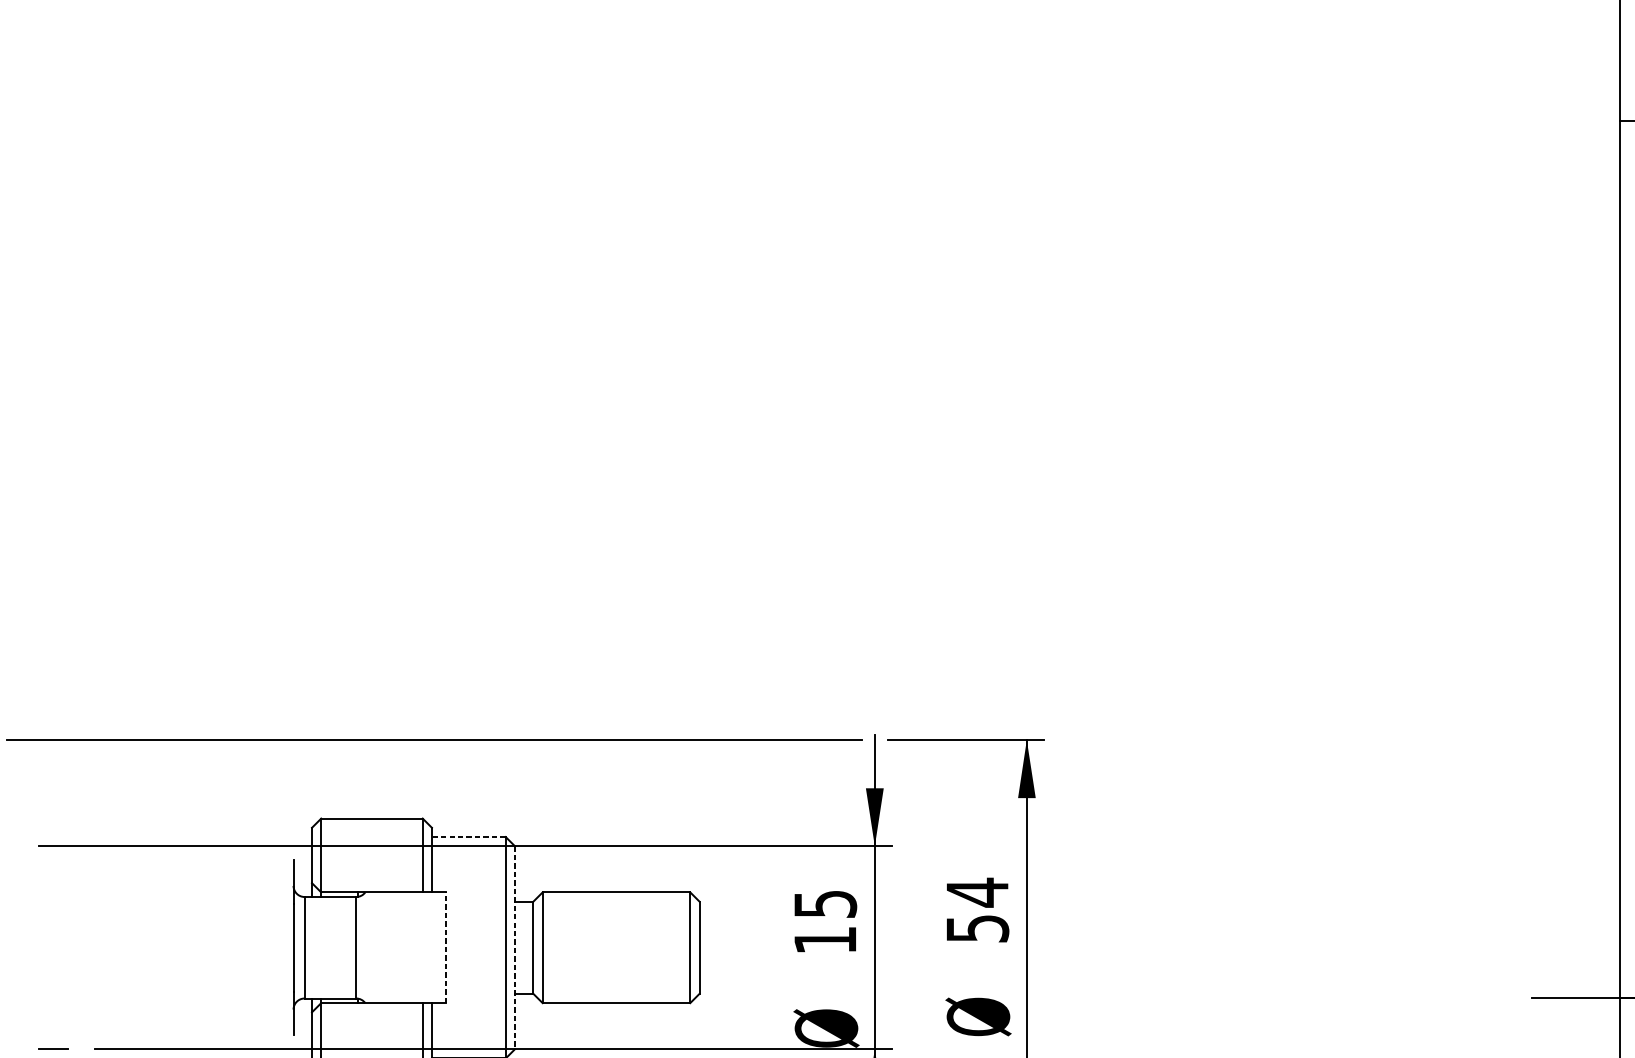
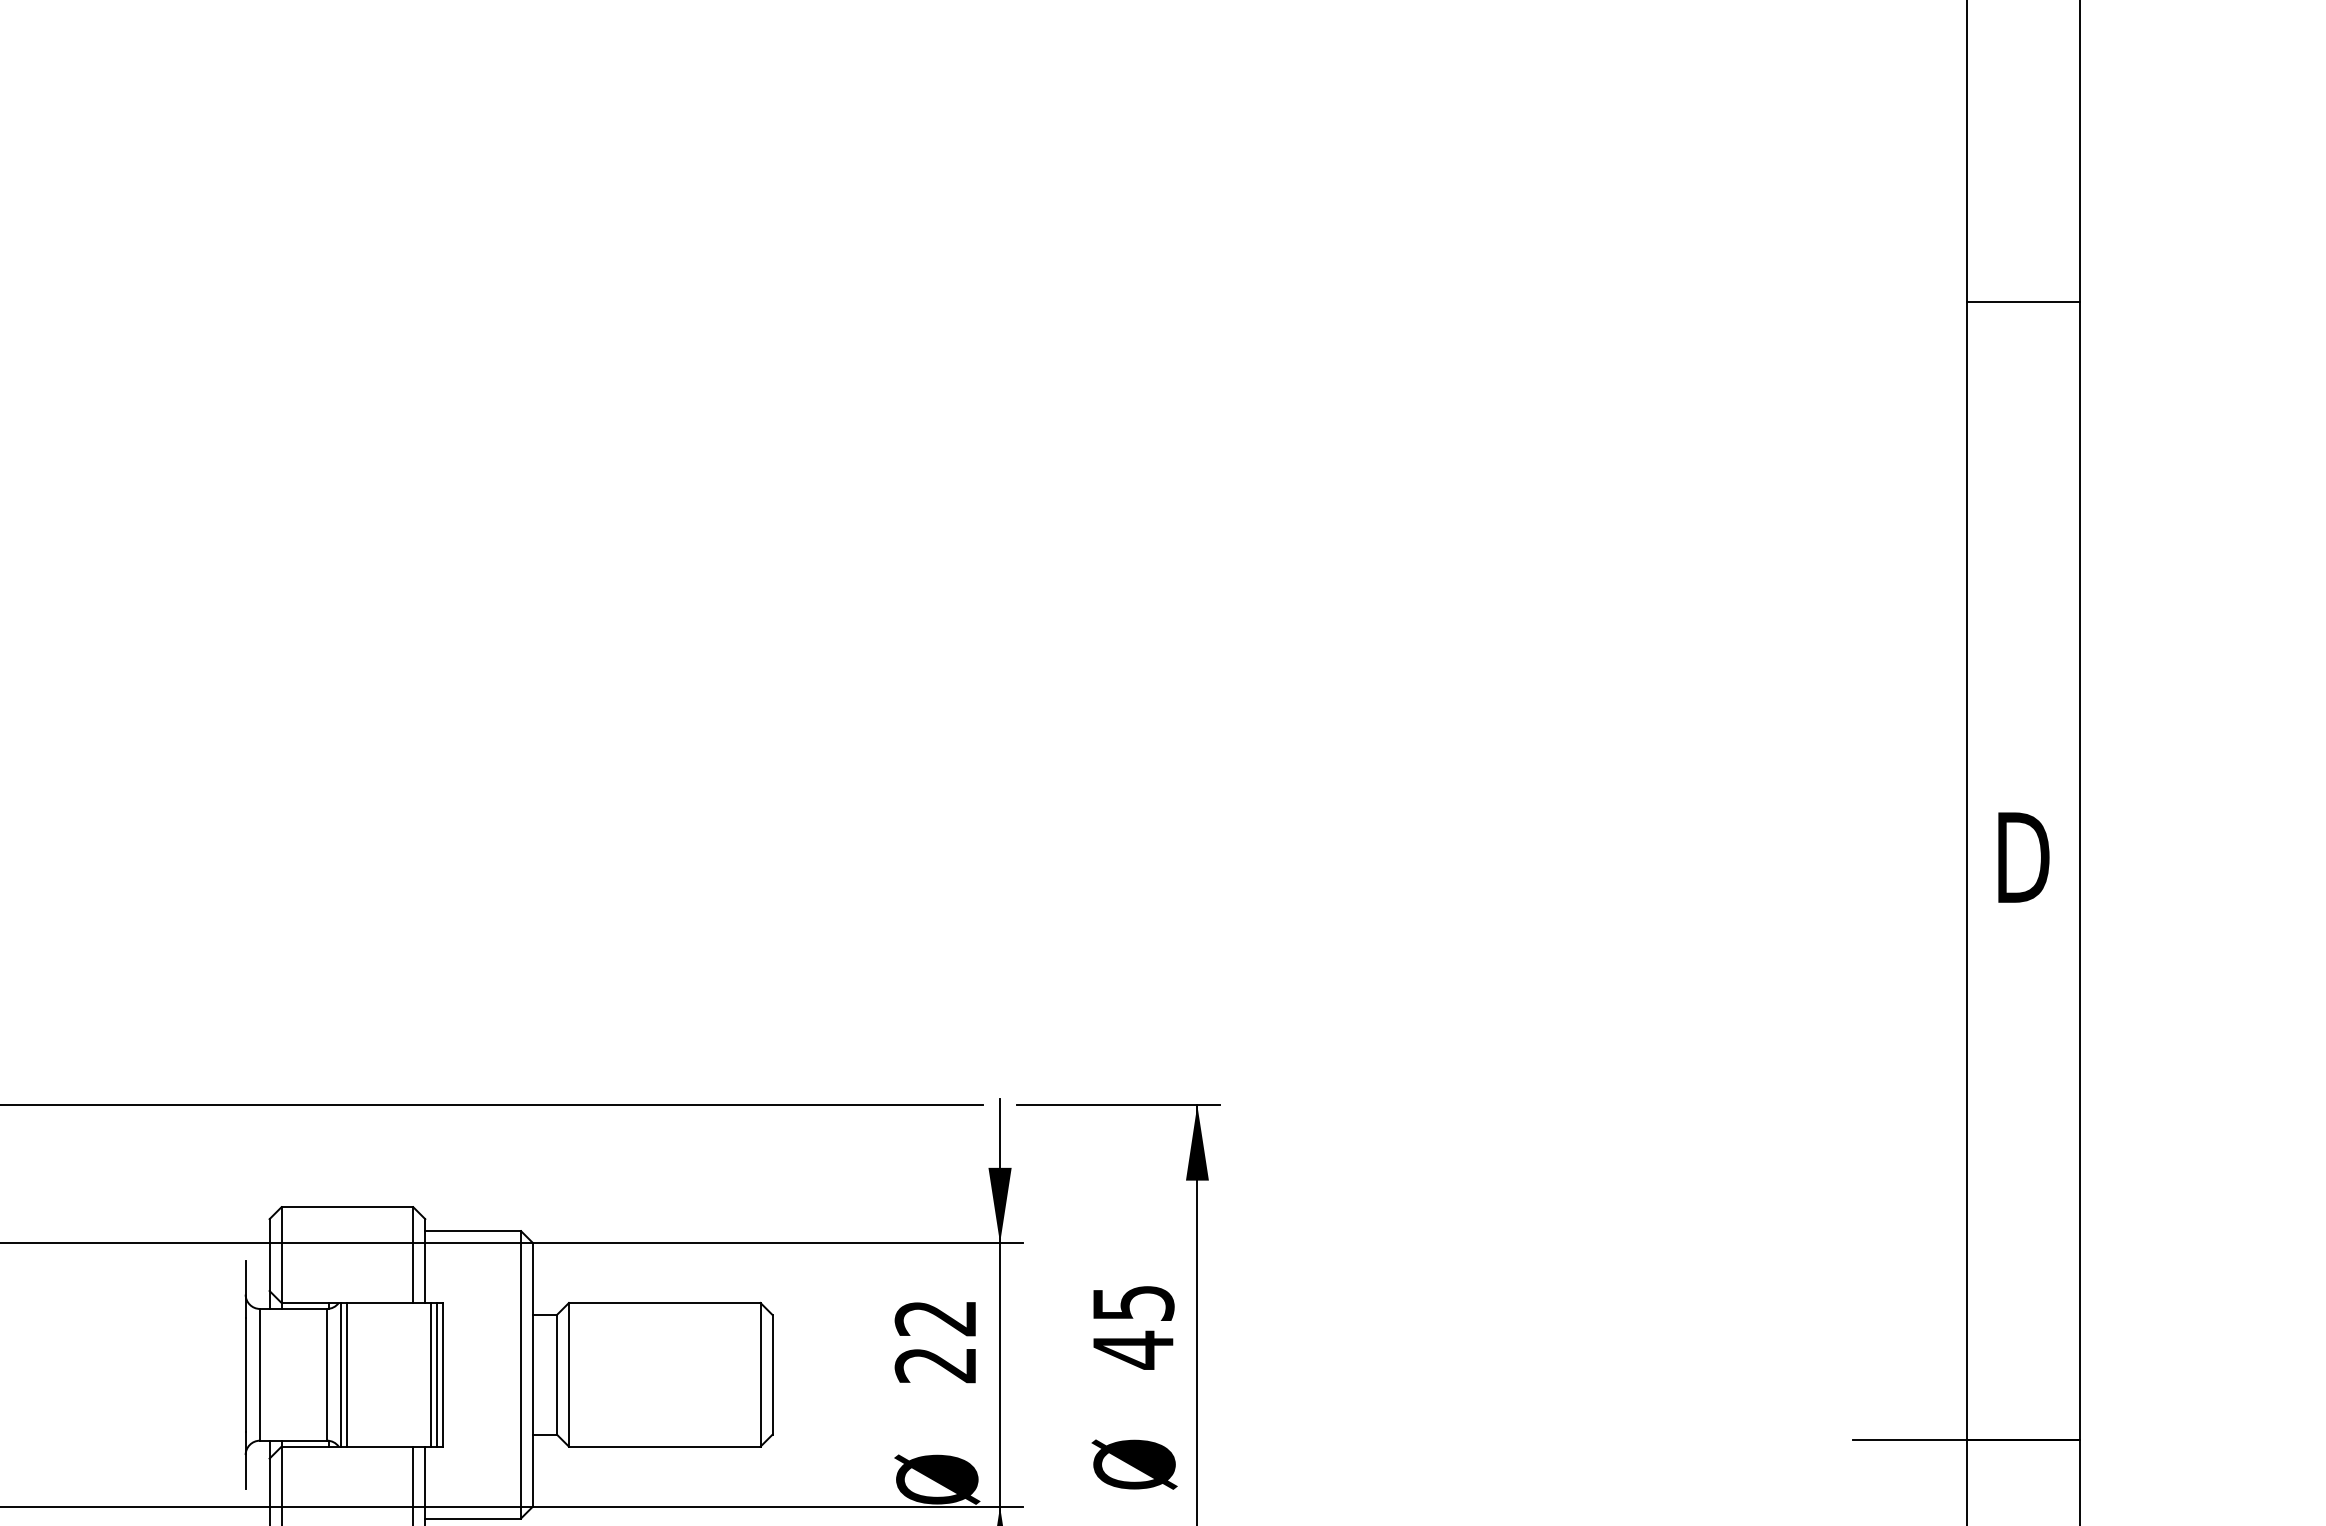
line: (469, 837) -> (473, 1231), dashed -> solid
text: (977, 910) -> (1133, 1326), 54 -> 45
text: (825, 922) -> (935, 1342), 15 -> 22
line: (367, 947) -> (341, 1374), added
line: (372, 947) -> (347, 1374), added
line: (436, 947) -> (431, 1374), added
line: (441, 947) -> (437, 1374), added
line: (446, 947) -> (443, 1374), dashed -> solid
line: (515, 947) -> (533, 1374), dashed -> solid

